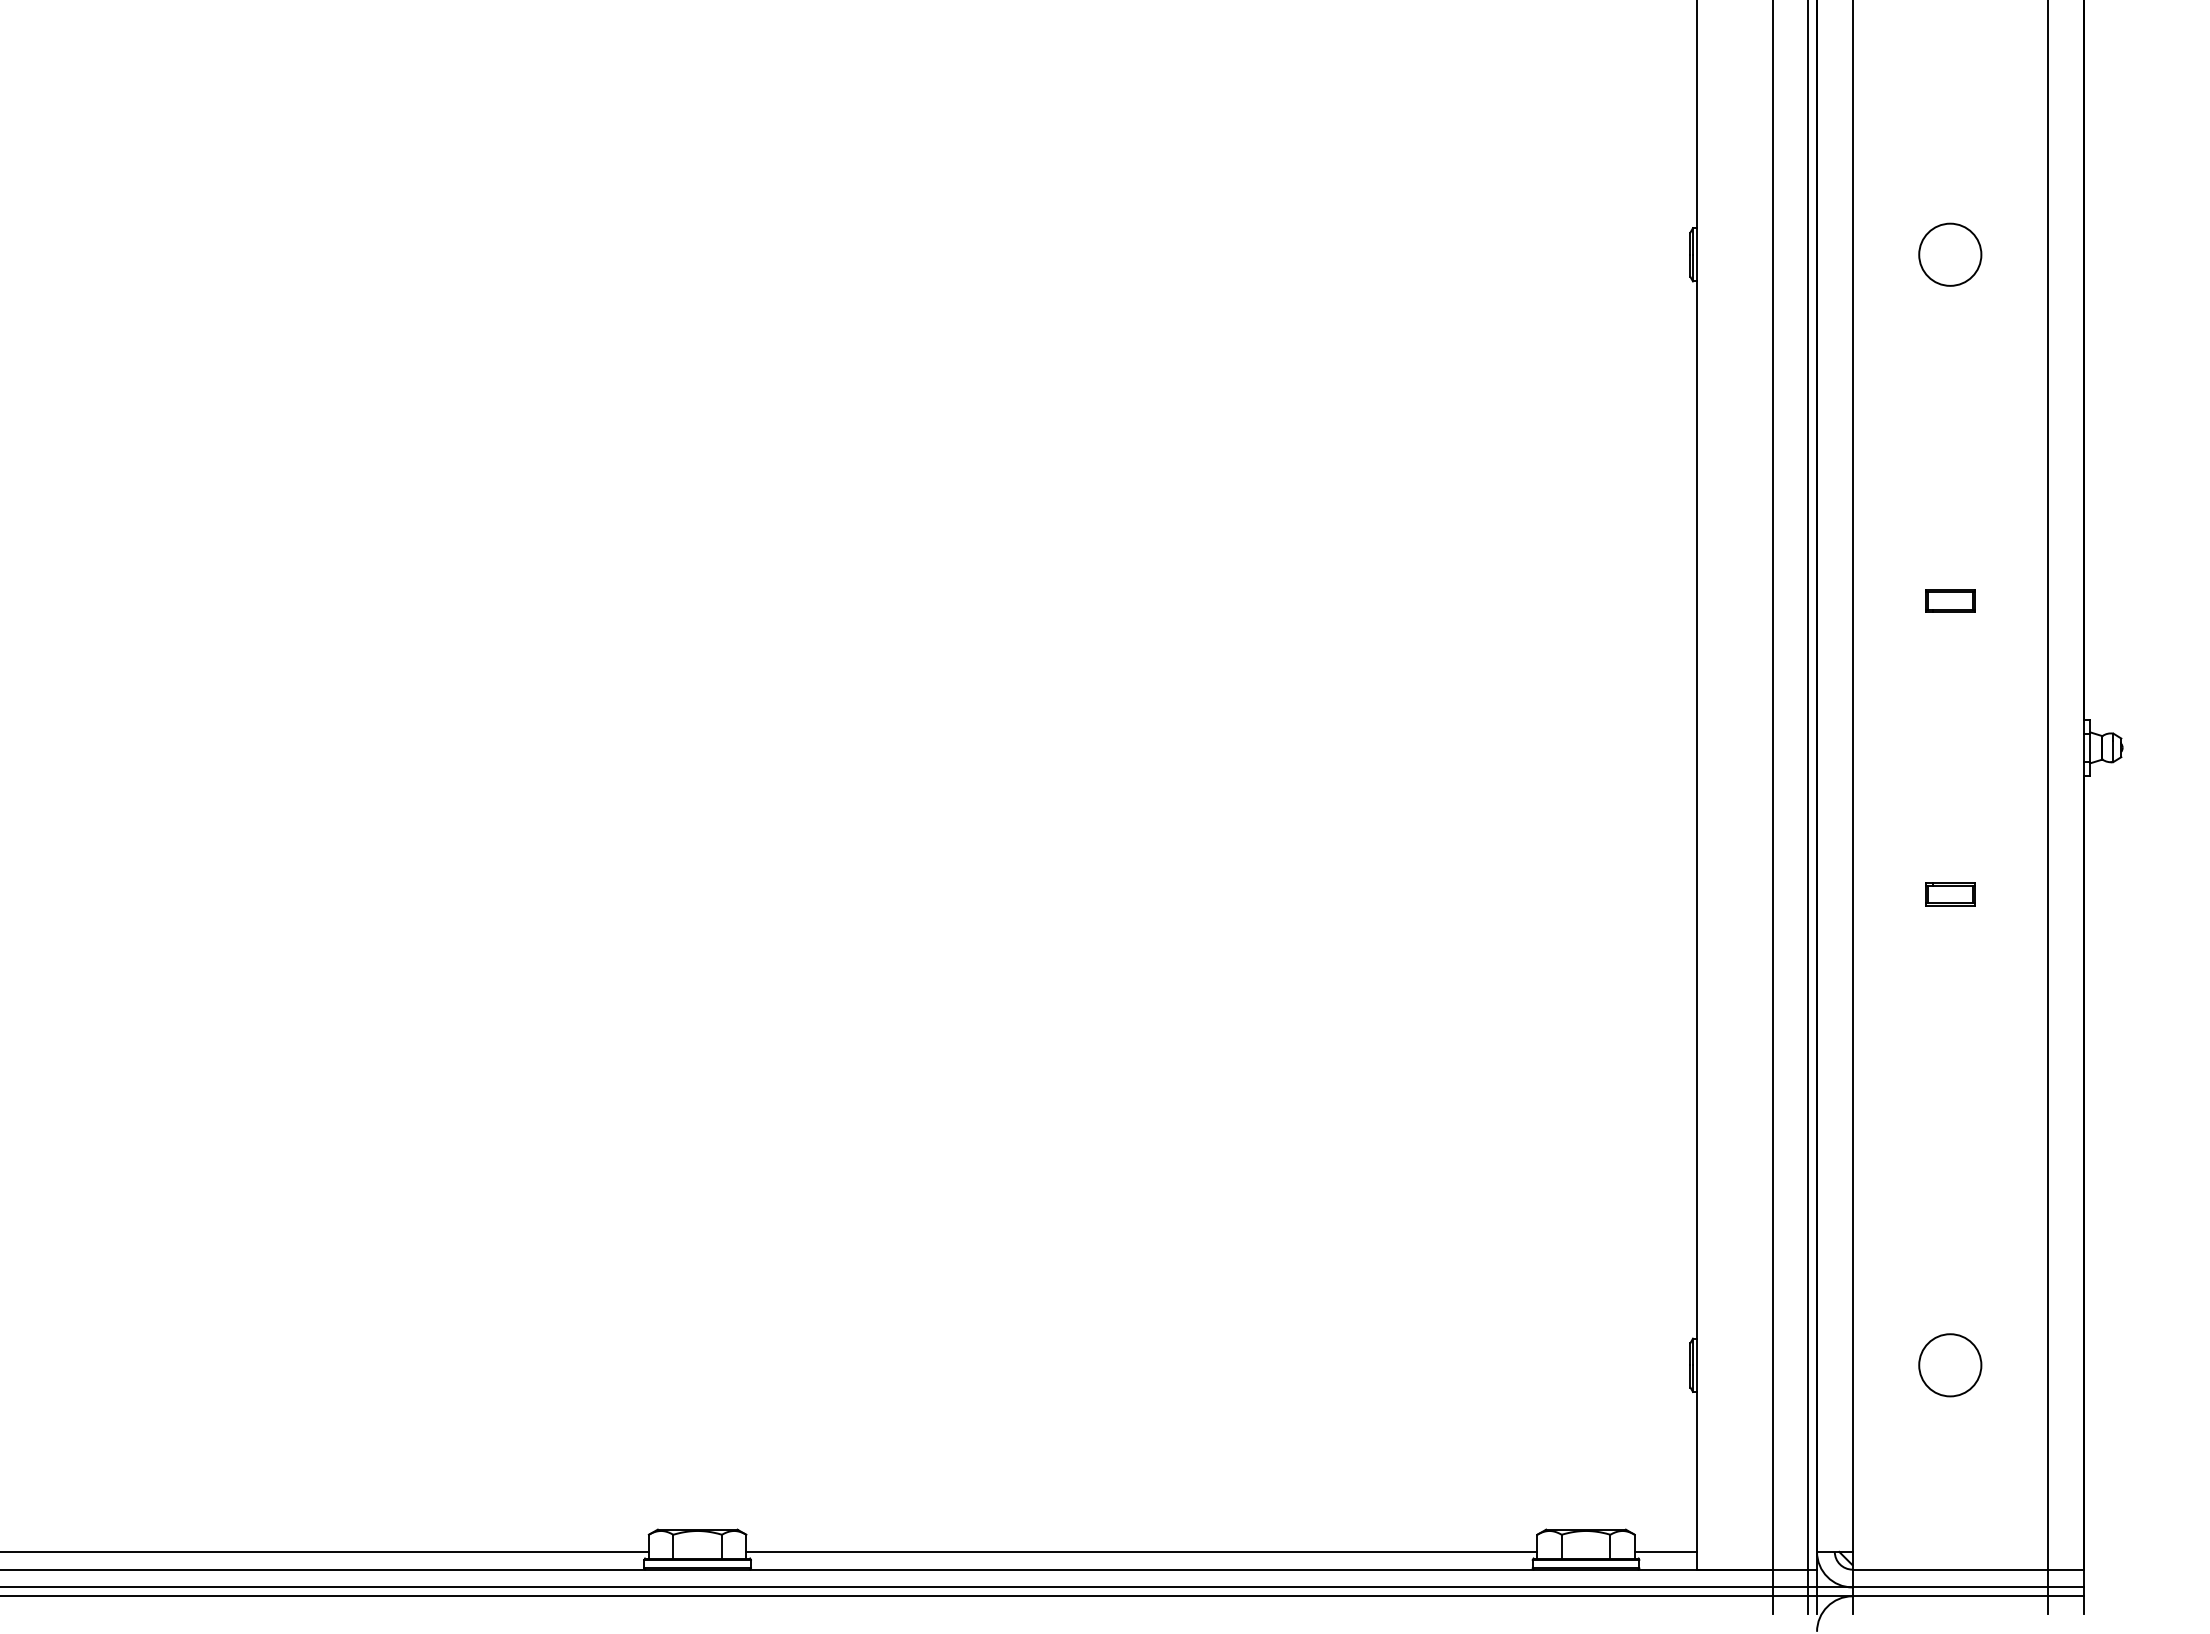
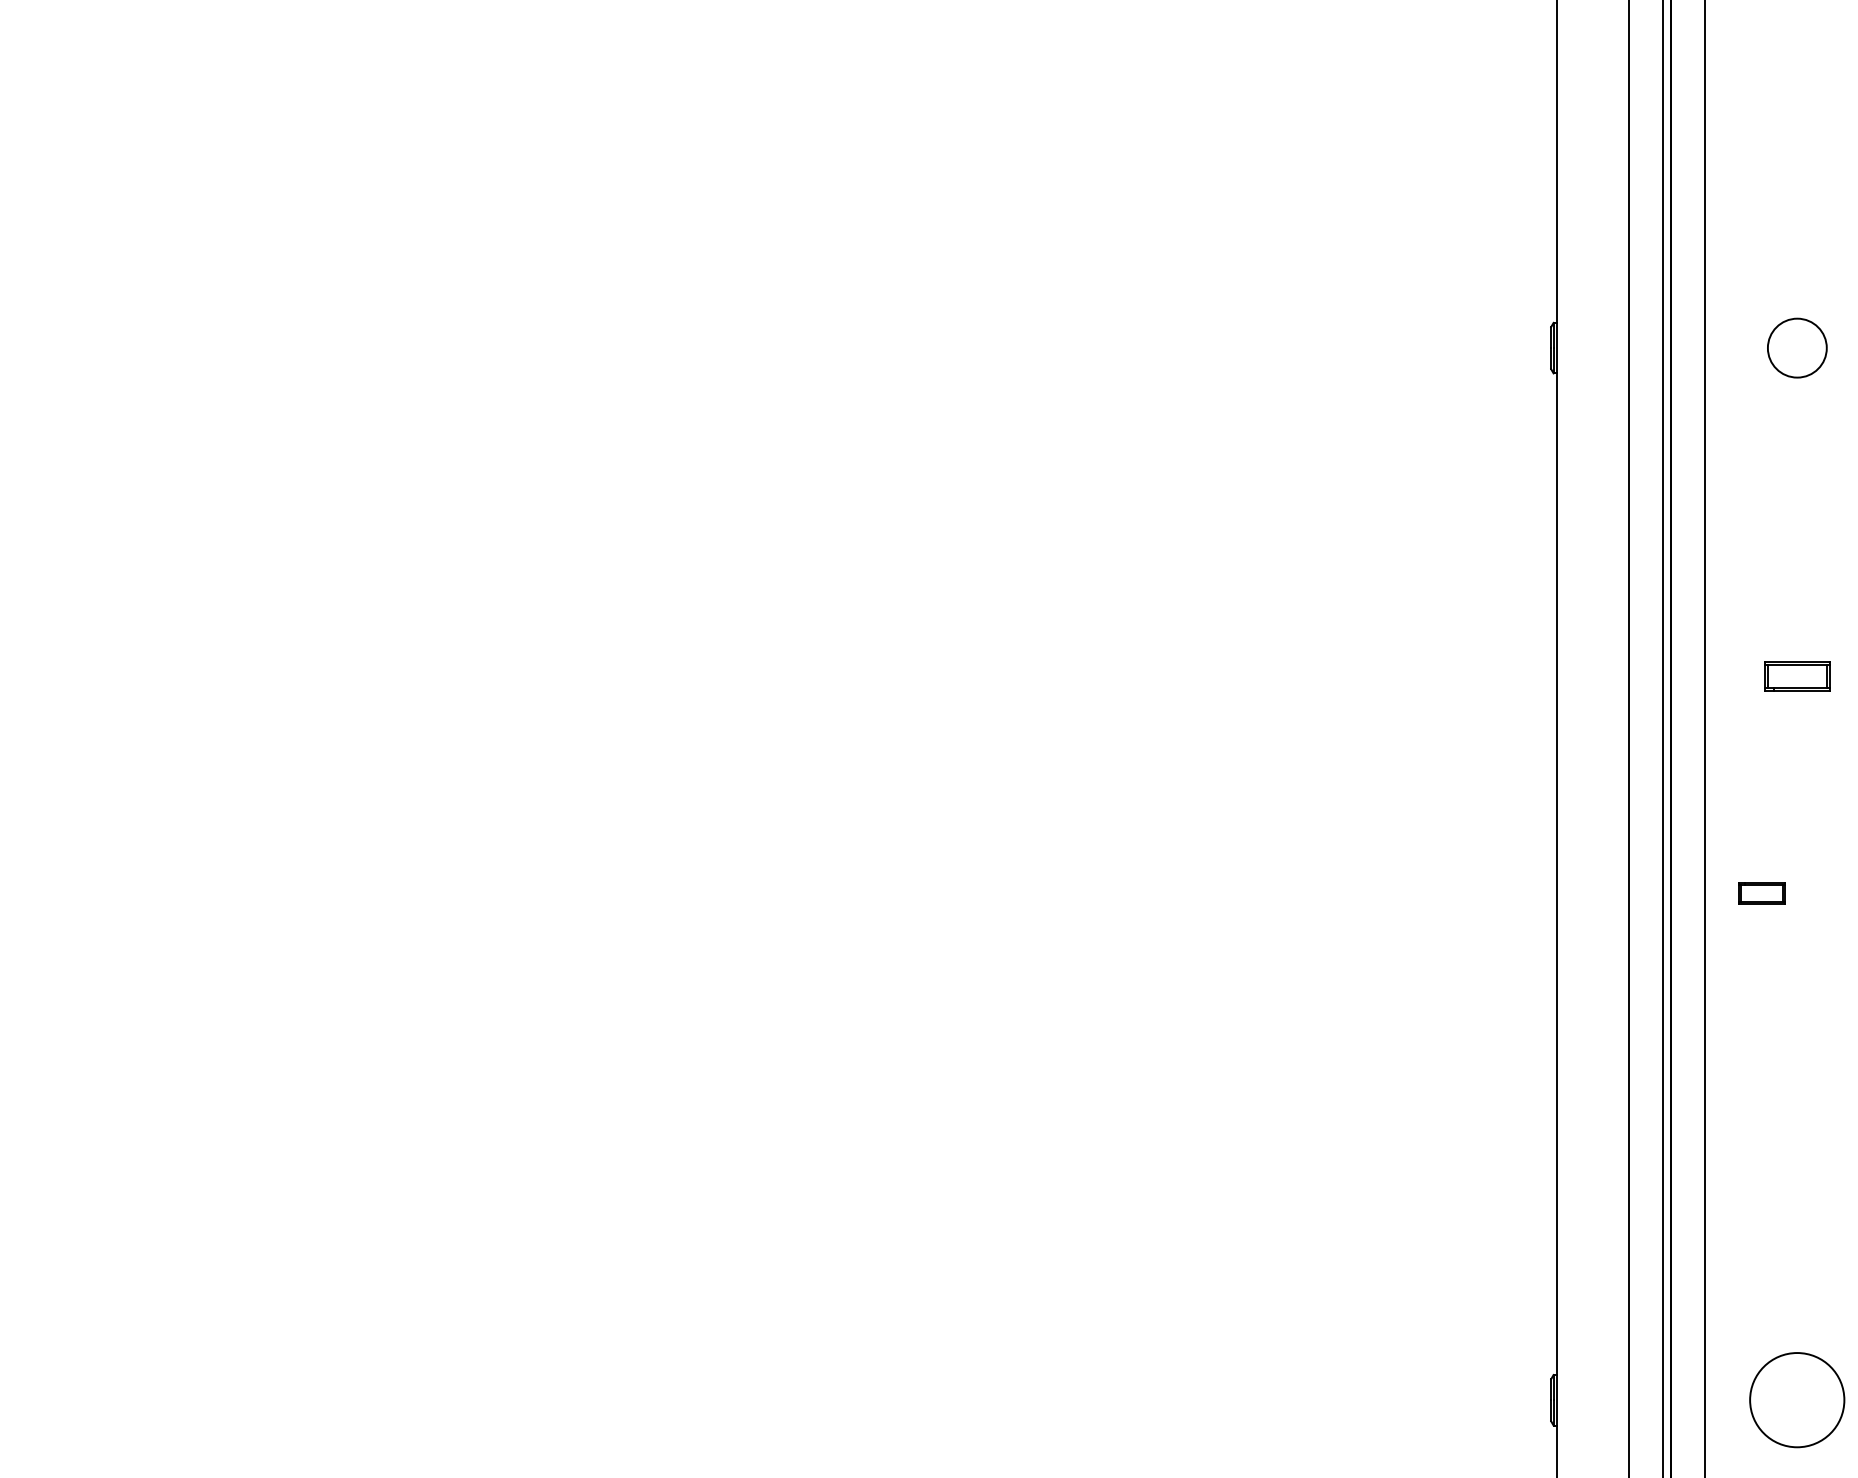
part: (1950, 600) -> (1797, 675), size x1.4
part: (1950, 894) -> (1762, 893), moved
circle: (1950, 1365) -> (1797, 1400), size x1.6

